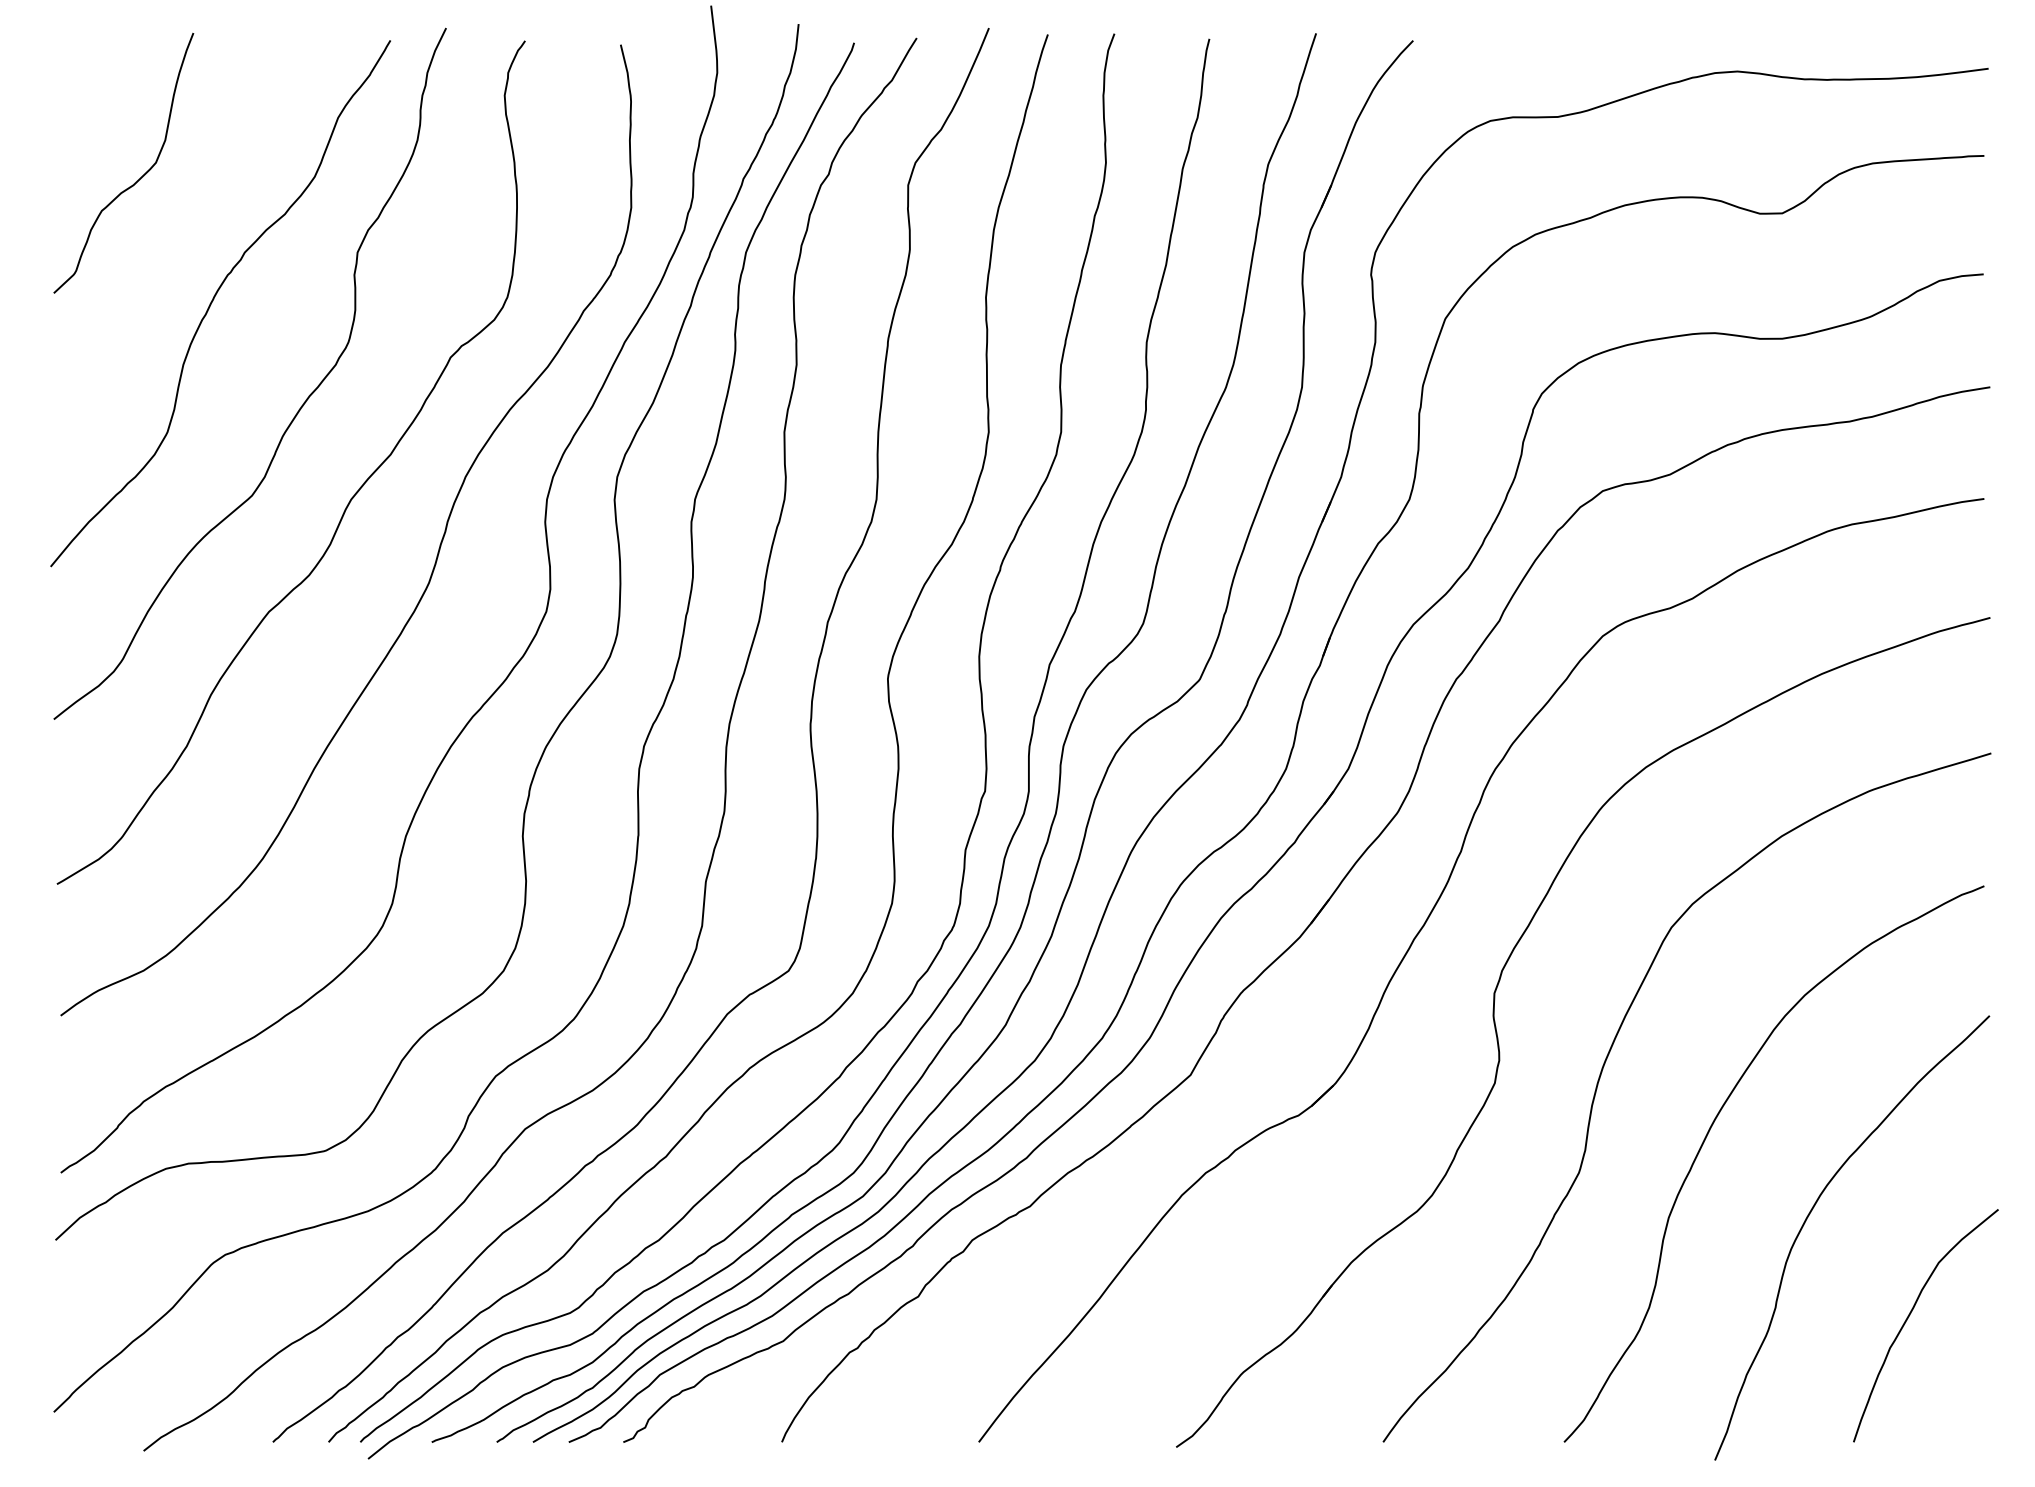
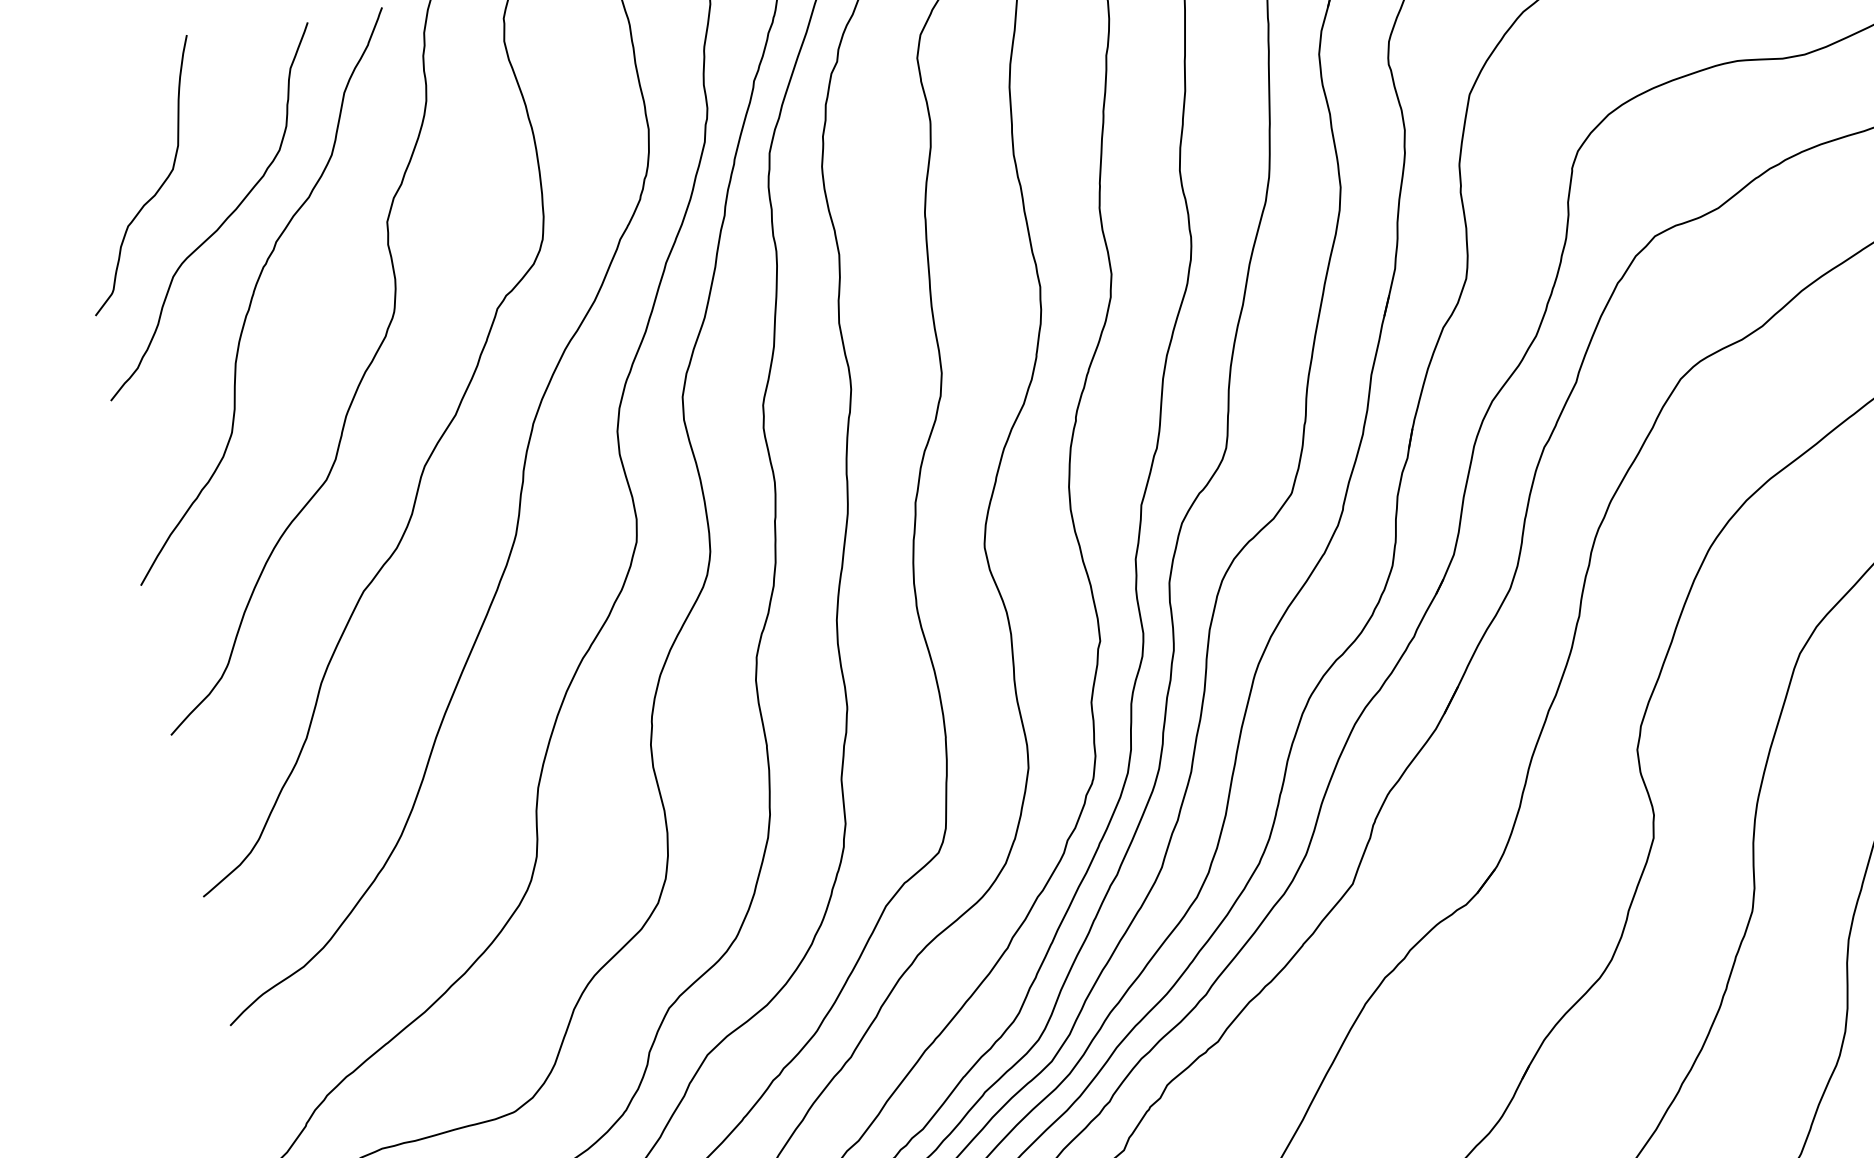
curve: (196, 222) -> (223, 220), added

